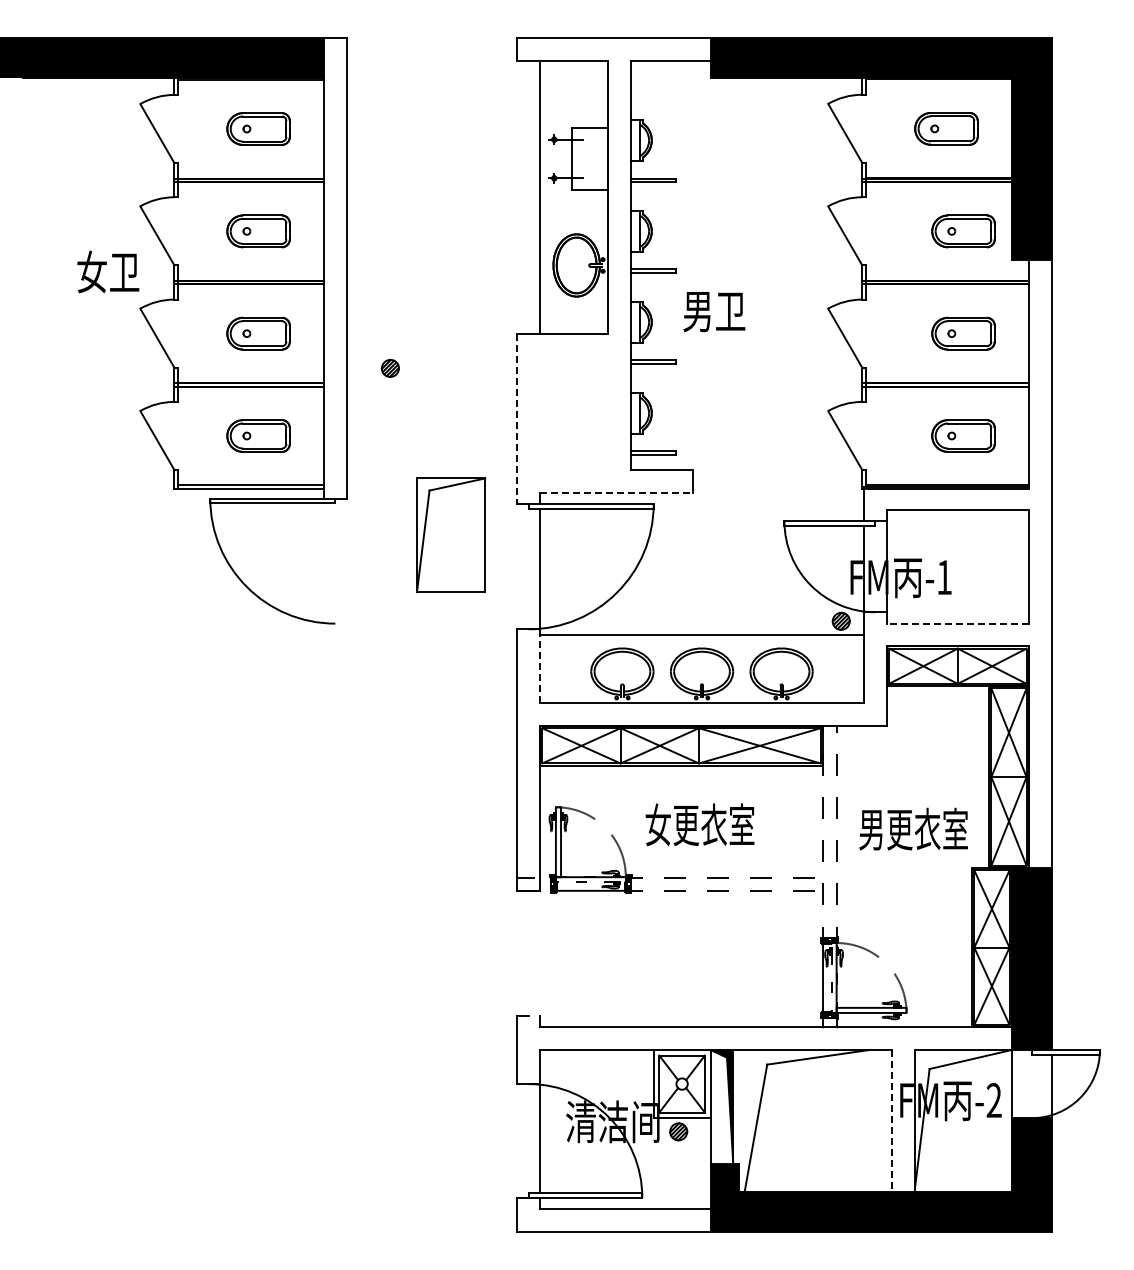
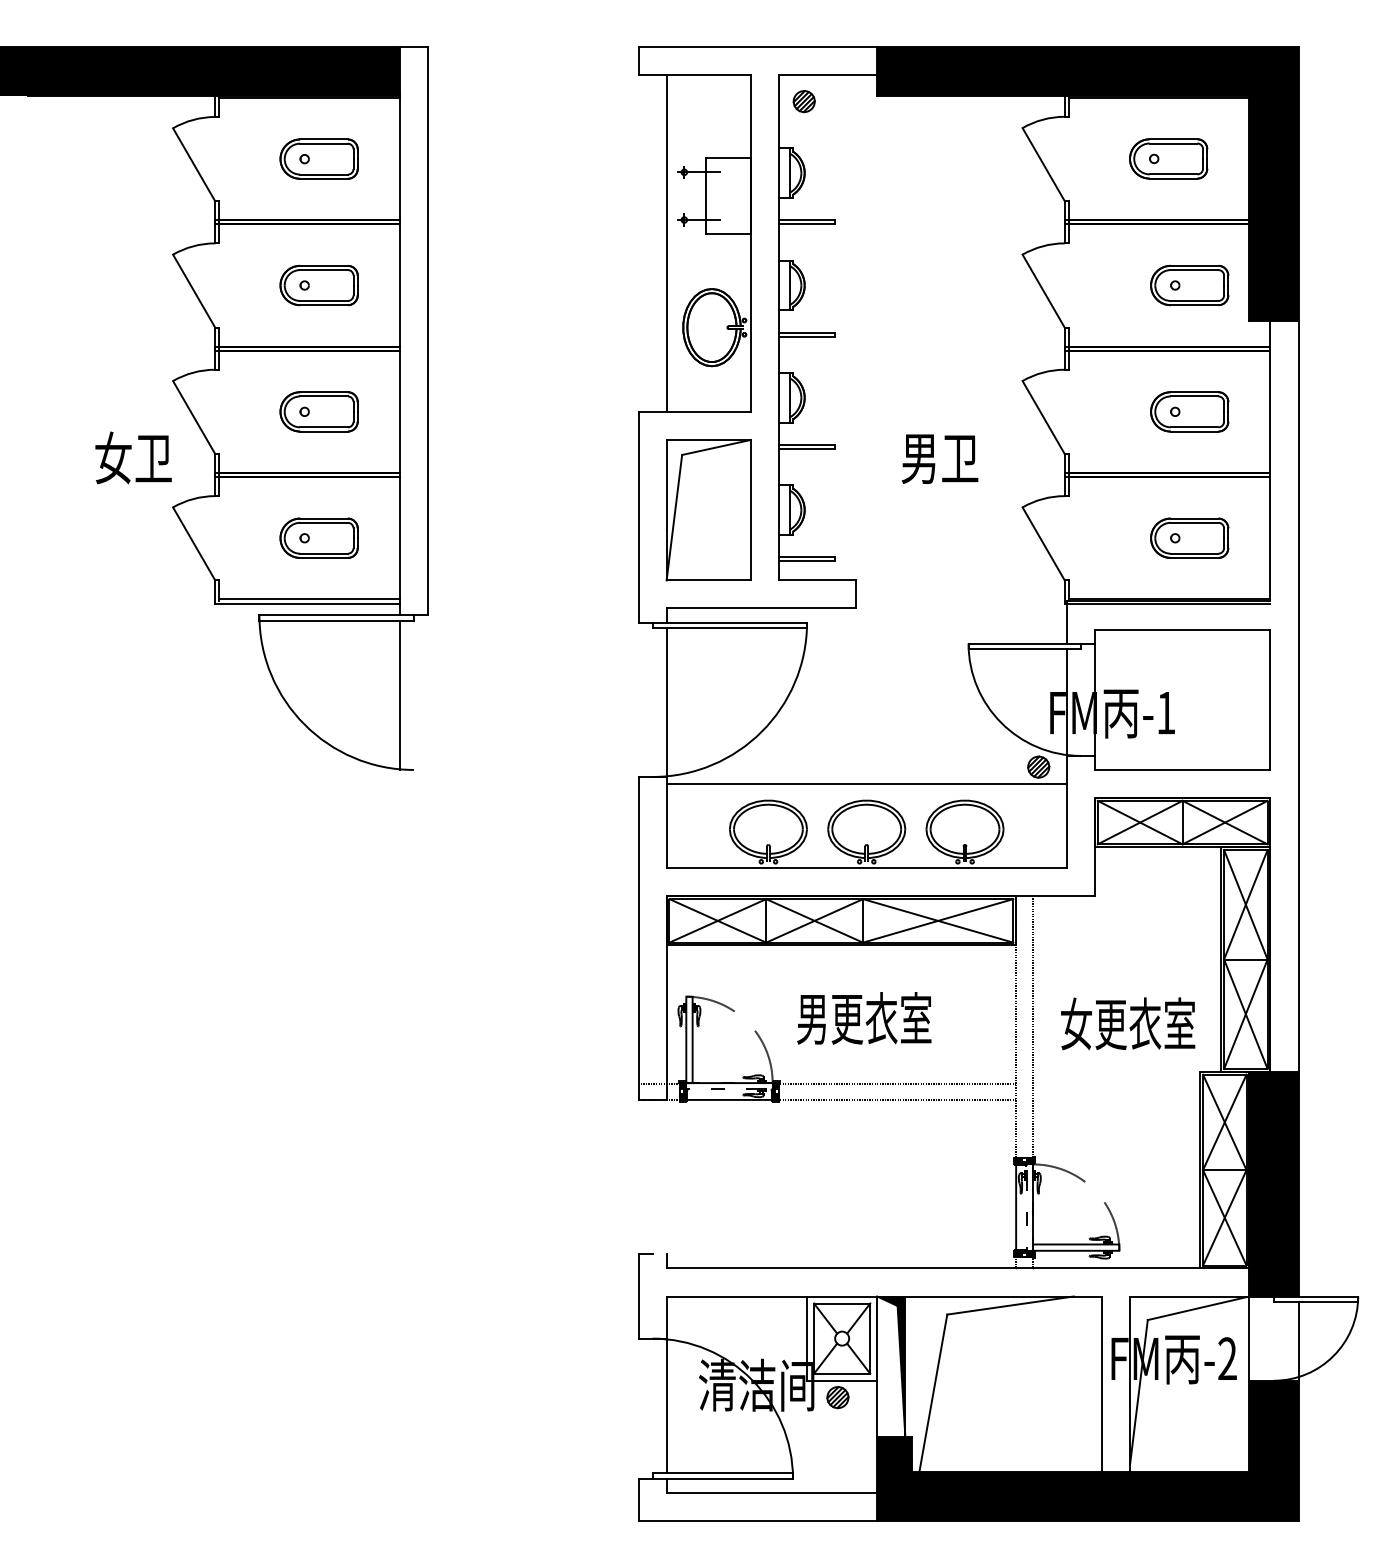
text: (108, 271) -> (133, 457), moved
text: (714, 312) -> (940, 459), moved
part: (389, 367) -> (803, 100), moved
line: (517, 419) -> (638, 517), dashed -> solid
line: (616, 492) -> (761, 608), dashed -> solid
part: (451, 535) -> (709, 510), moved
line: (323, 563) -> (399, 695), added
line: (957, 623) -> (1182, 769), dashed -> solid
line: (539, 666) -> (666, 822), dashed -> solid
text: (657, 824) -> (811, 1018), 女更衣室 -> 男更衣室
text: (871, 829) -> (1076, 1024), 男更衣室 -> 女更衣室
line: (892, 1121) -> (1101, 1384), dashed -> solid

